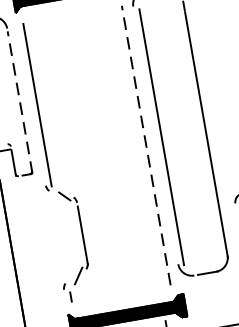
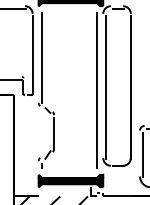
line: (19, 103) -> (32, 55), dashed -> solid
line: (146, 145) -> (97, 90), dashed -> solid

